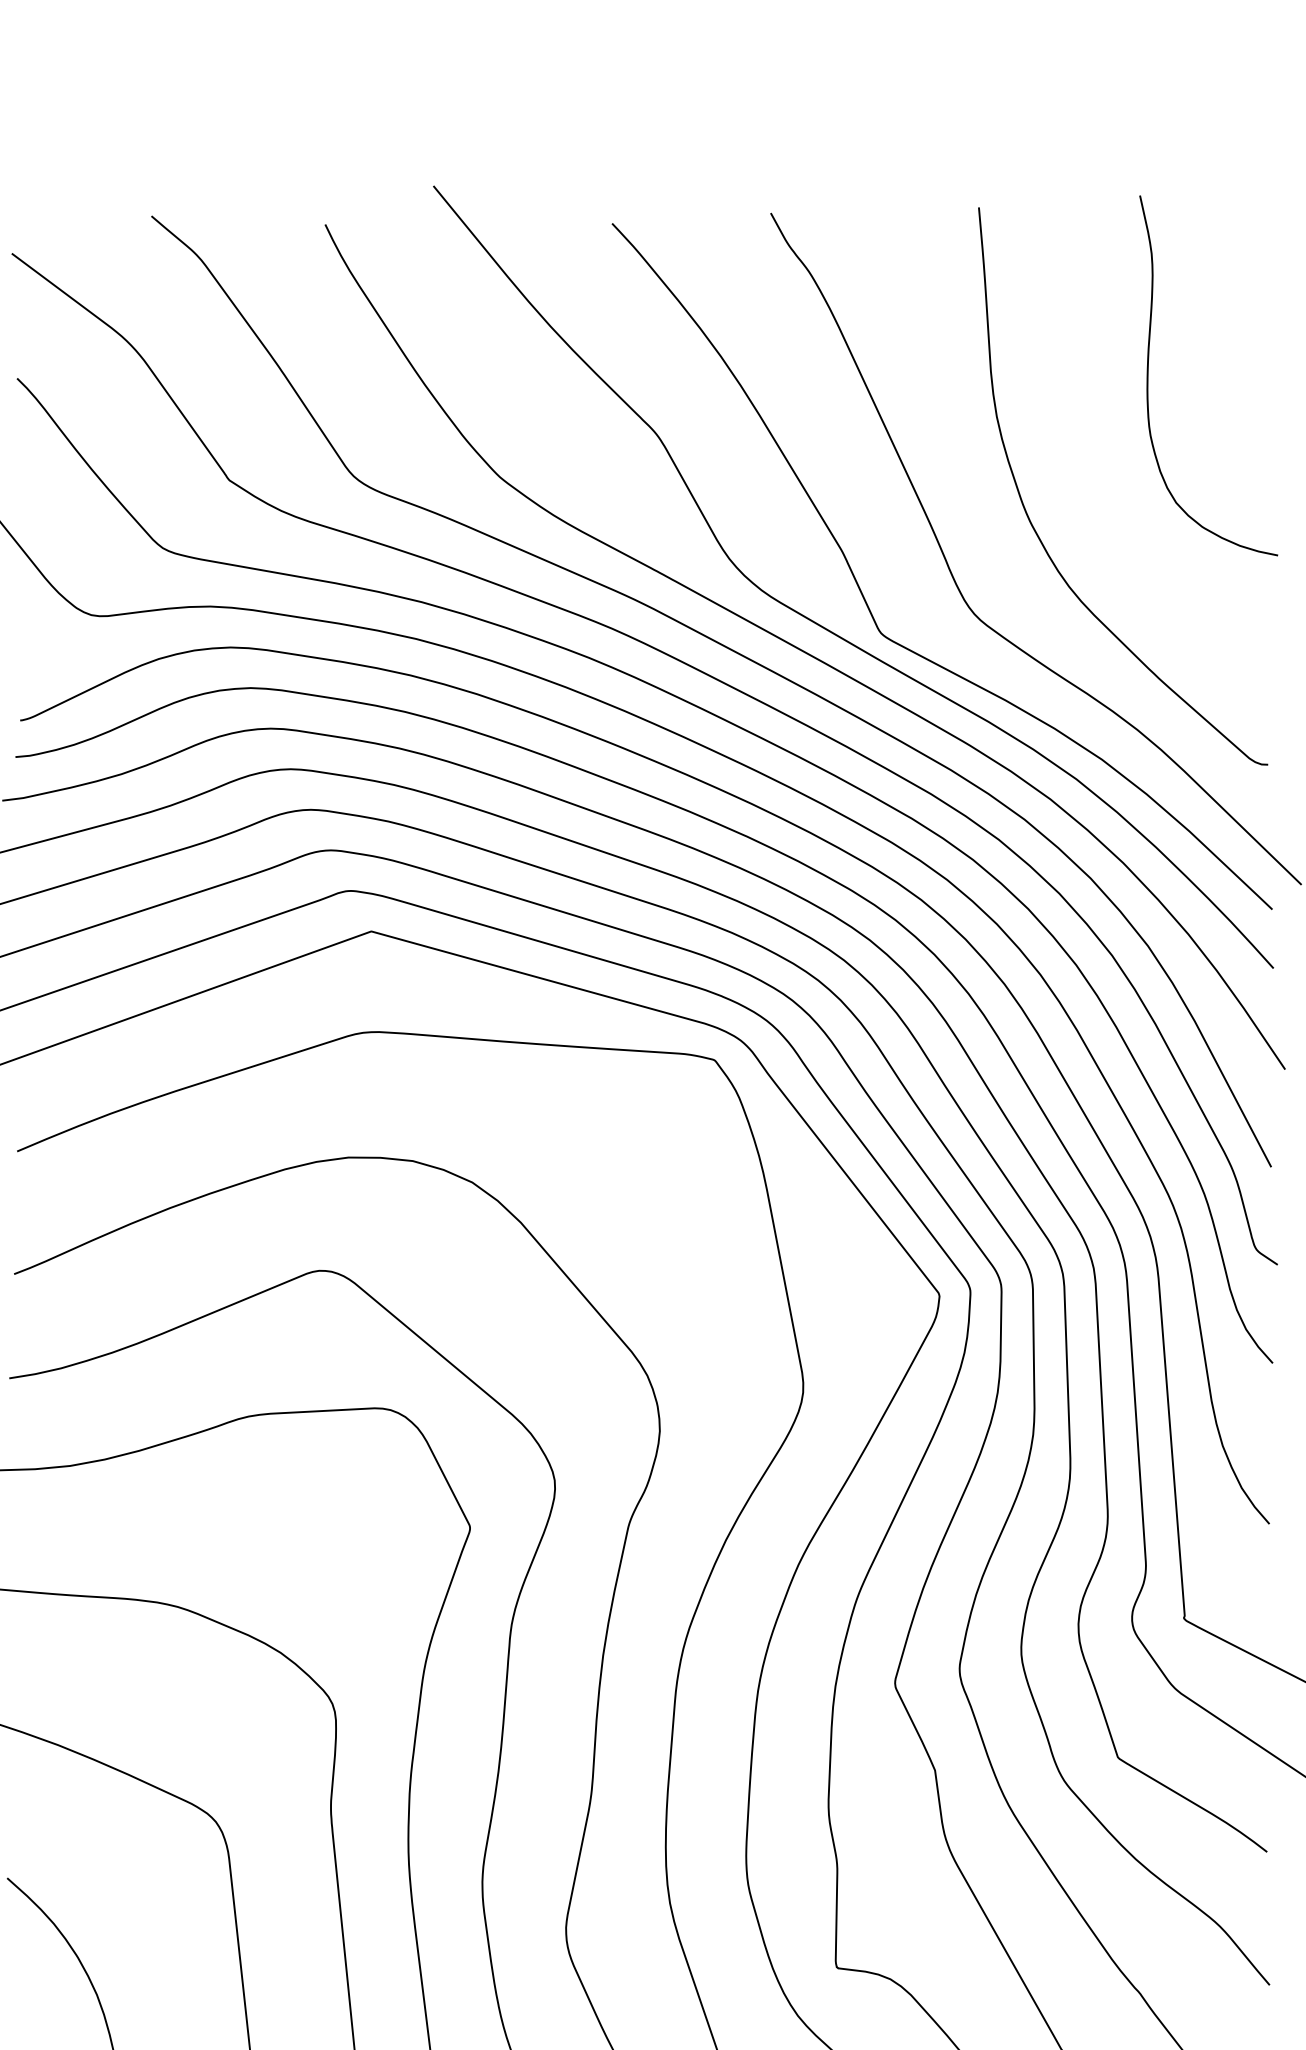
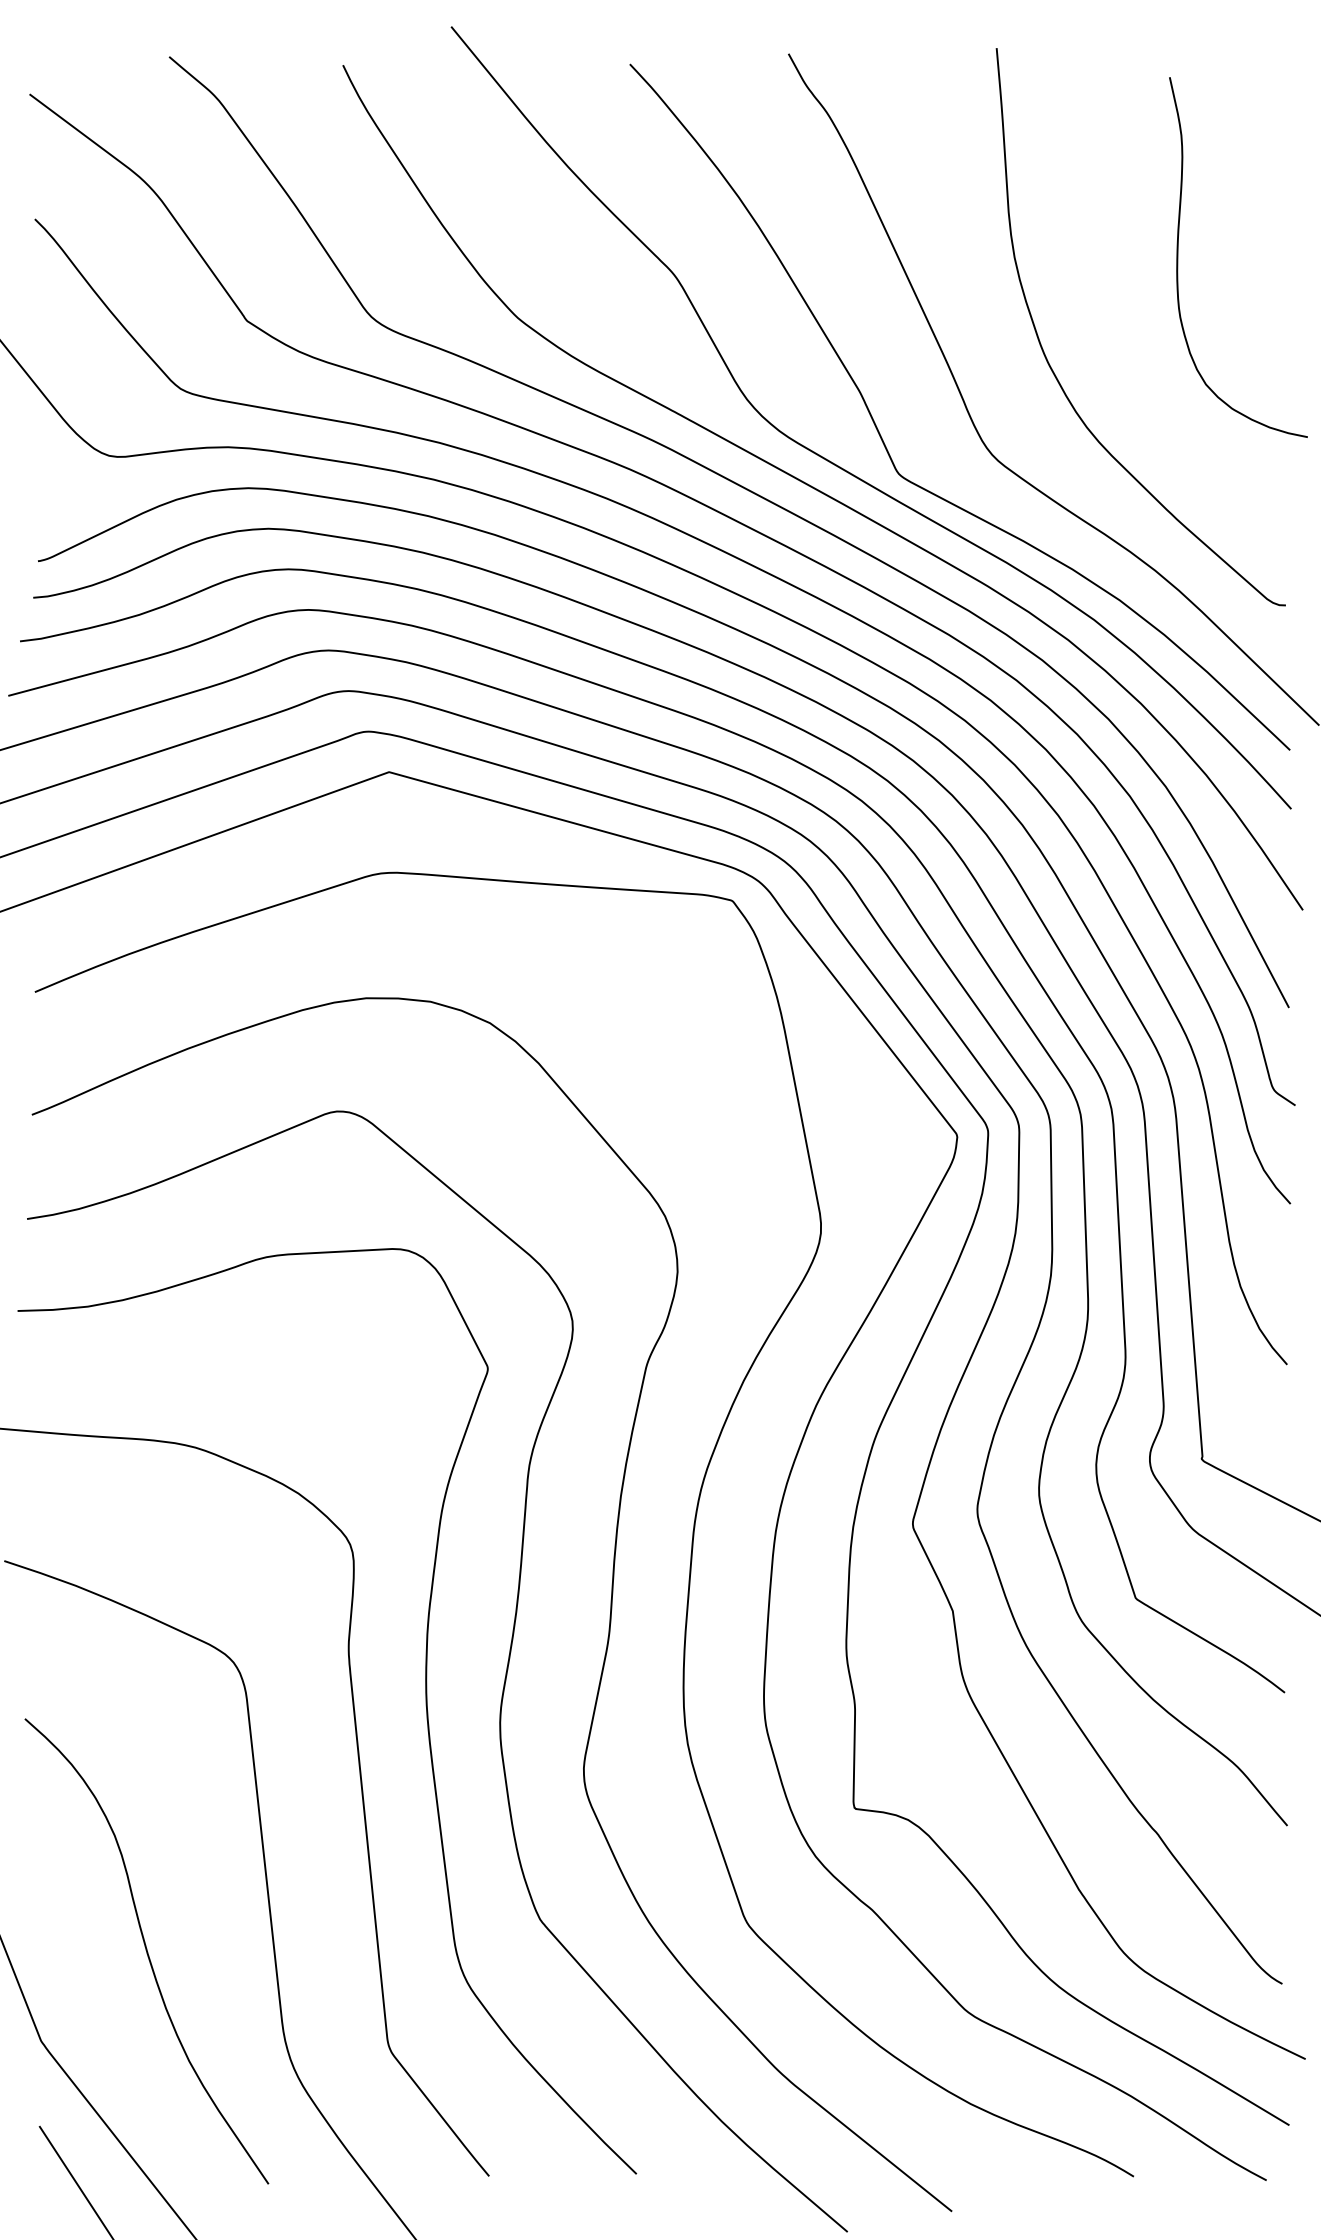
curve: (1148, 375) -> (1178, 257), moved

